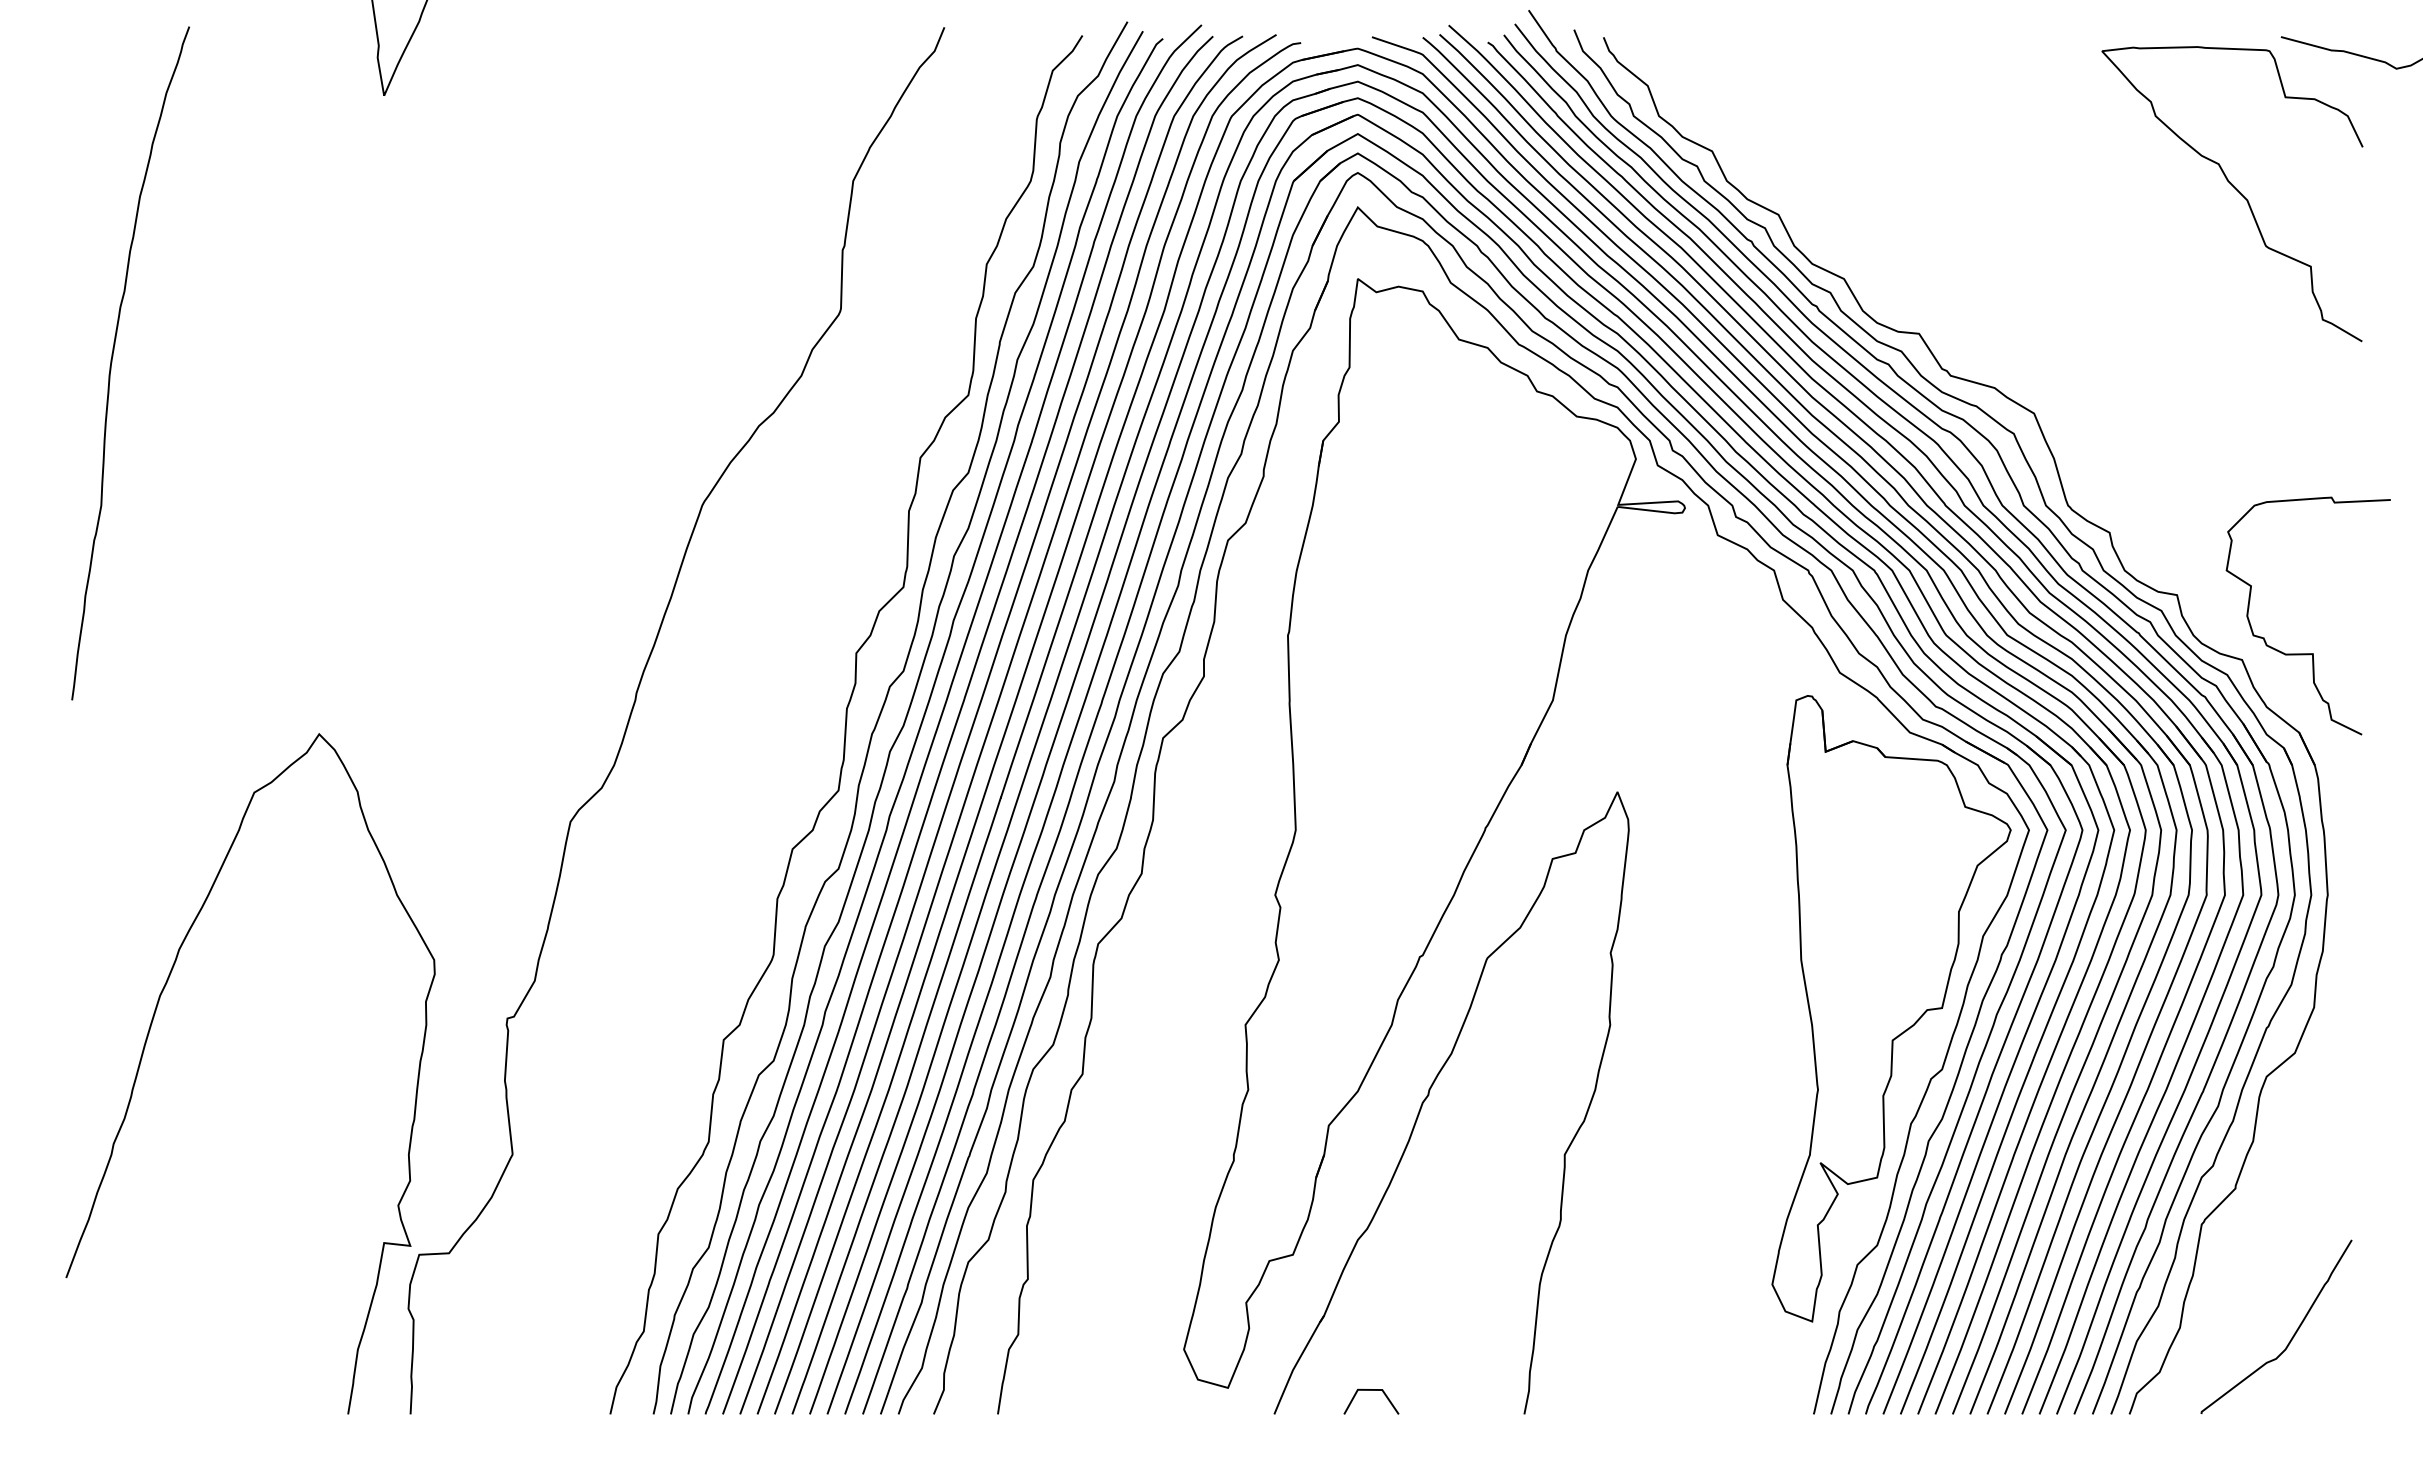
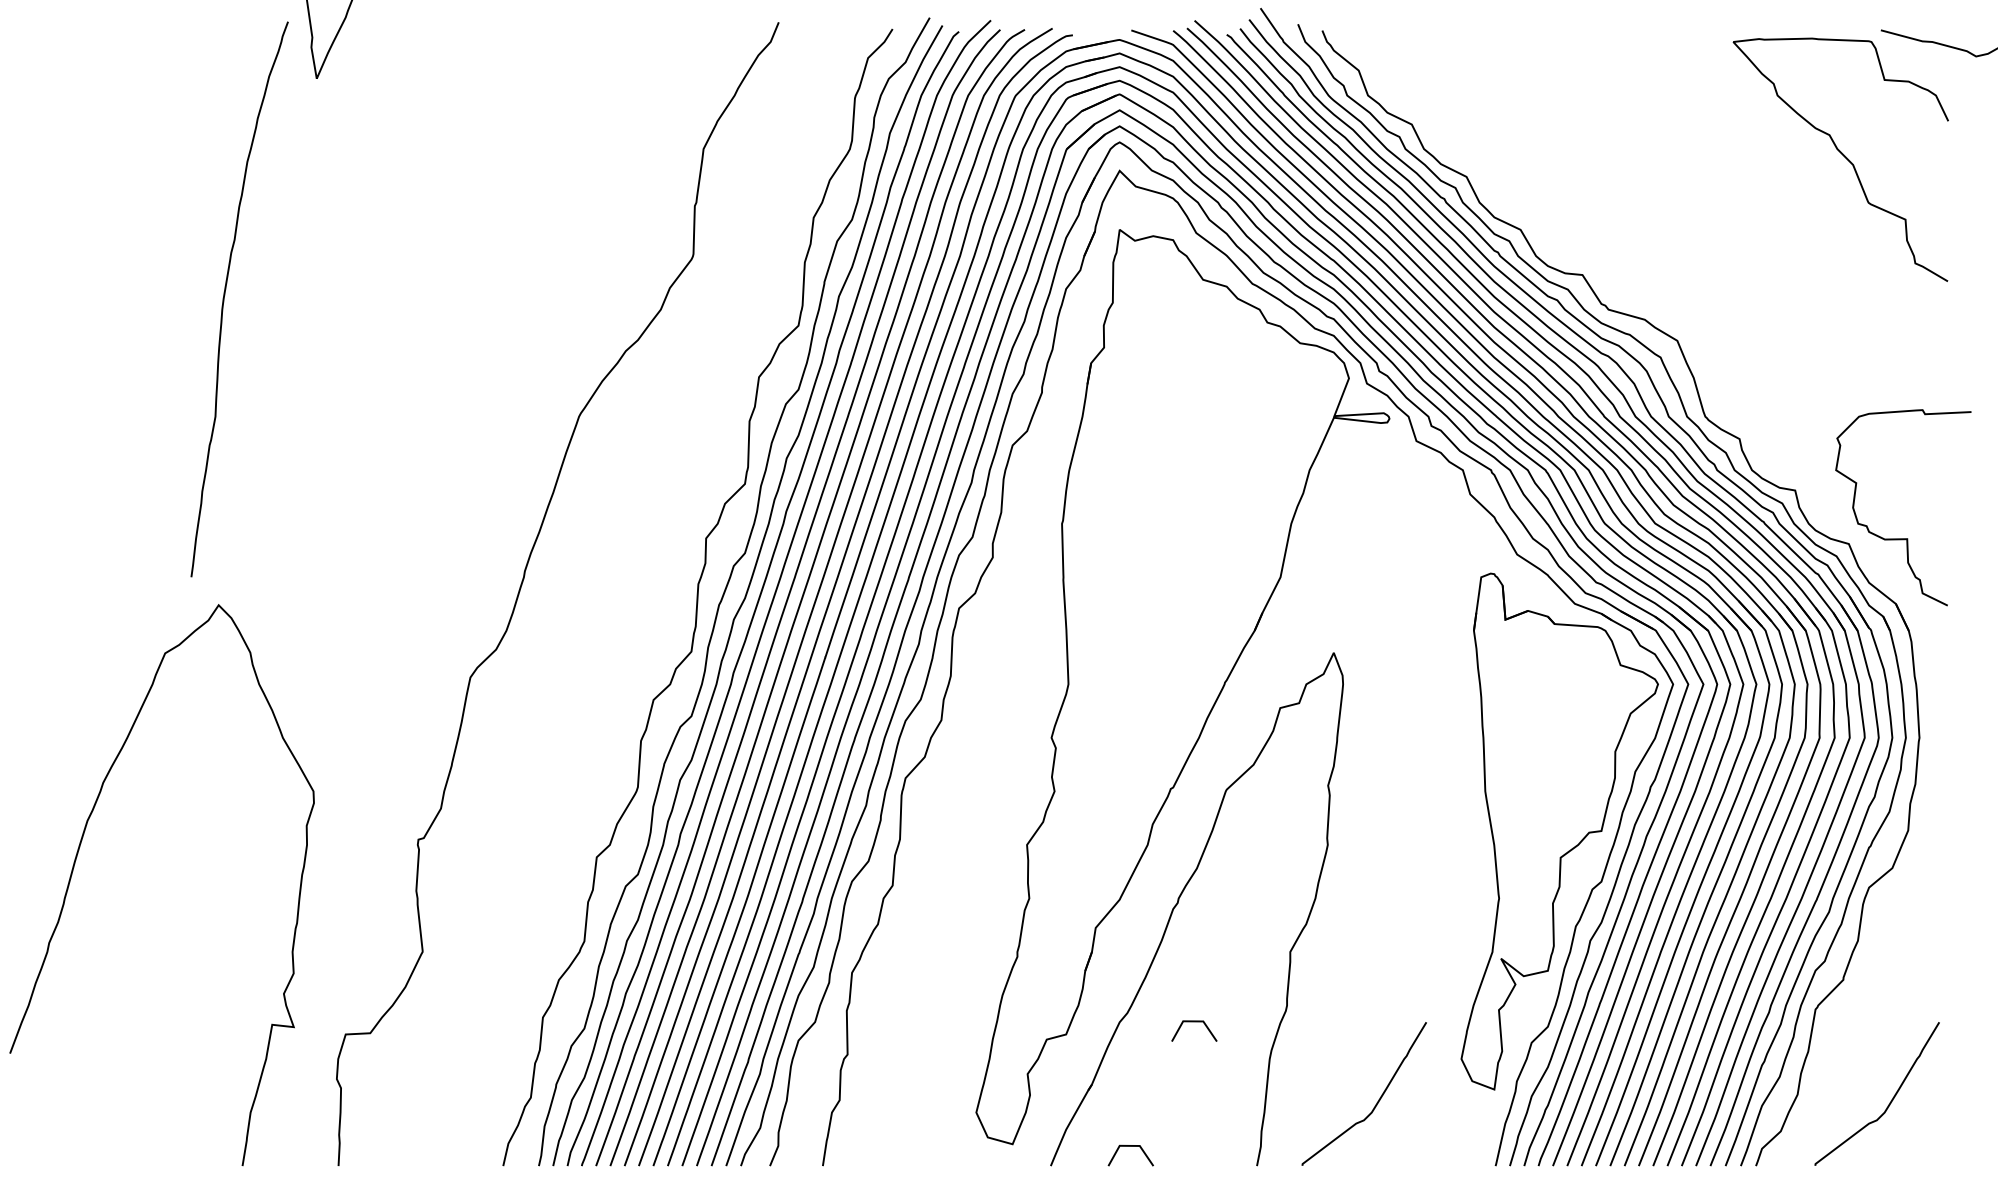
curve: (112, 362) -> (224, 298), moved
curve: (147, 1040) -> (77, 857), moved
line: (1448, 1239) -> (1194, 1021), added
curve: (1669, 1337) -> (1376, 1102), added

